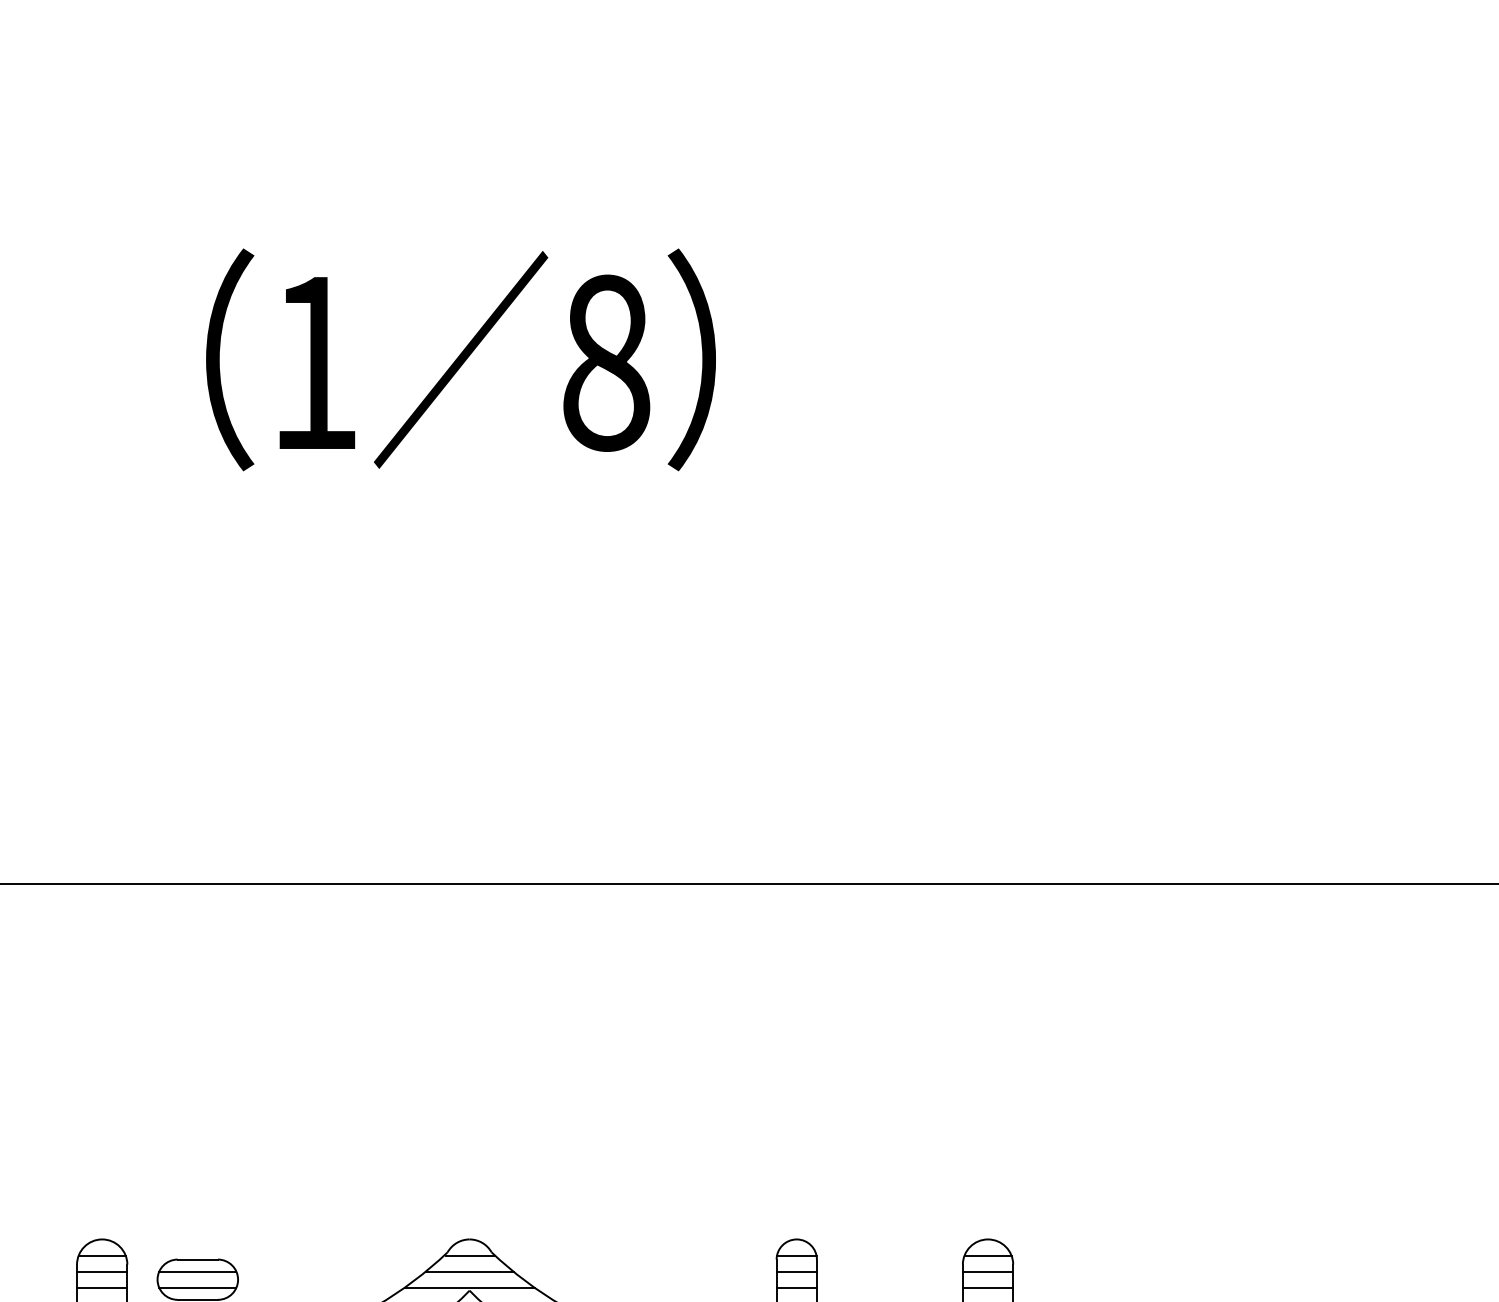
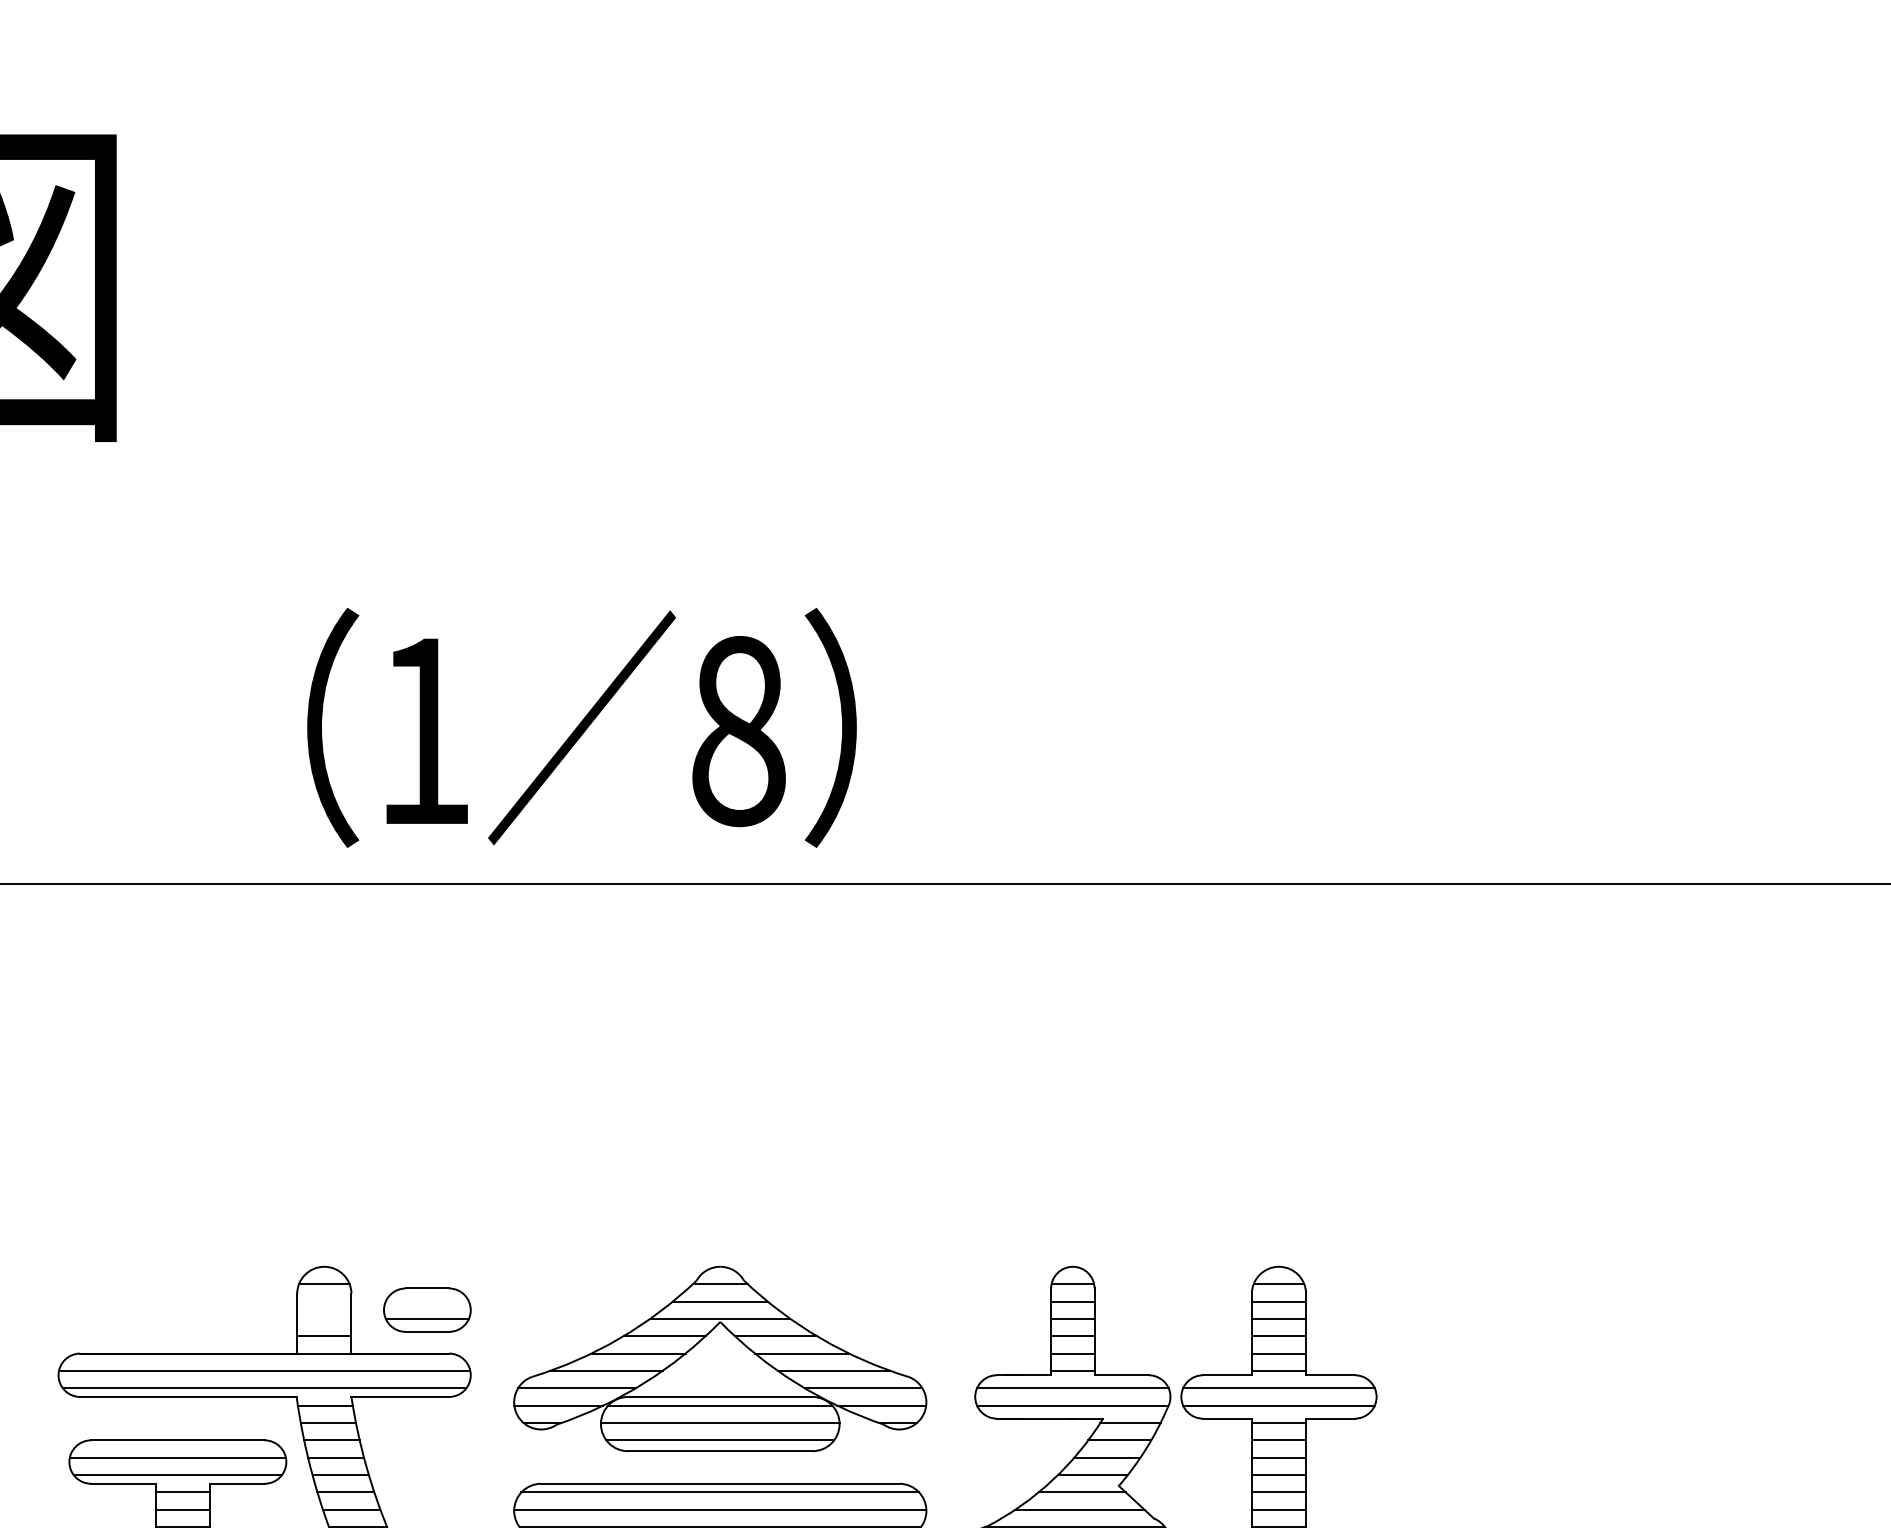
text: (460, 359) -> (581, 727), moved
line: (102, 1271) -> (324, 1301), removed
line: (197, 1271) -> (426, 1301), removed
line: (102, 1287) -> (324, 1318), removed

